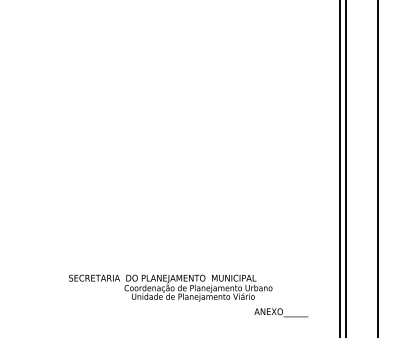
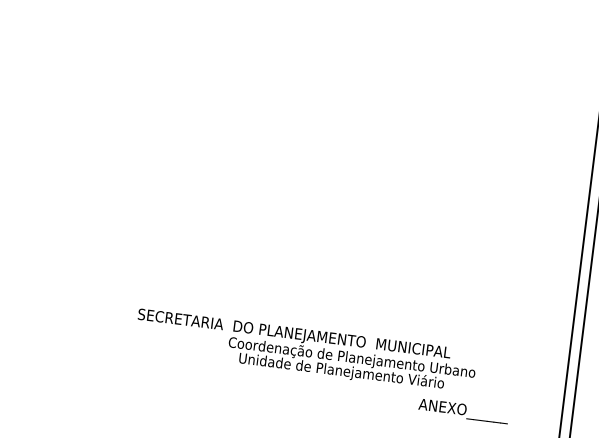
text: (170, 287) -> (305, 350), moved

